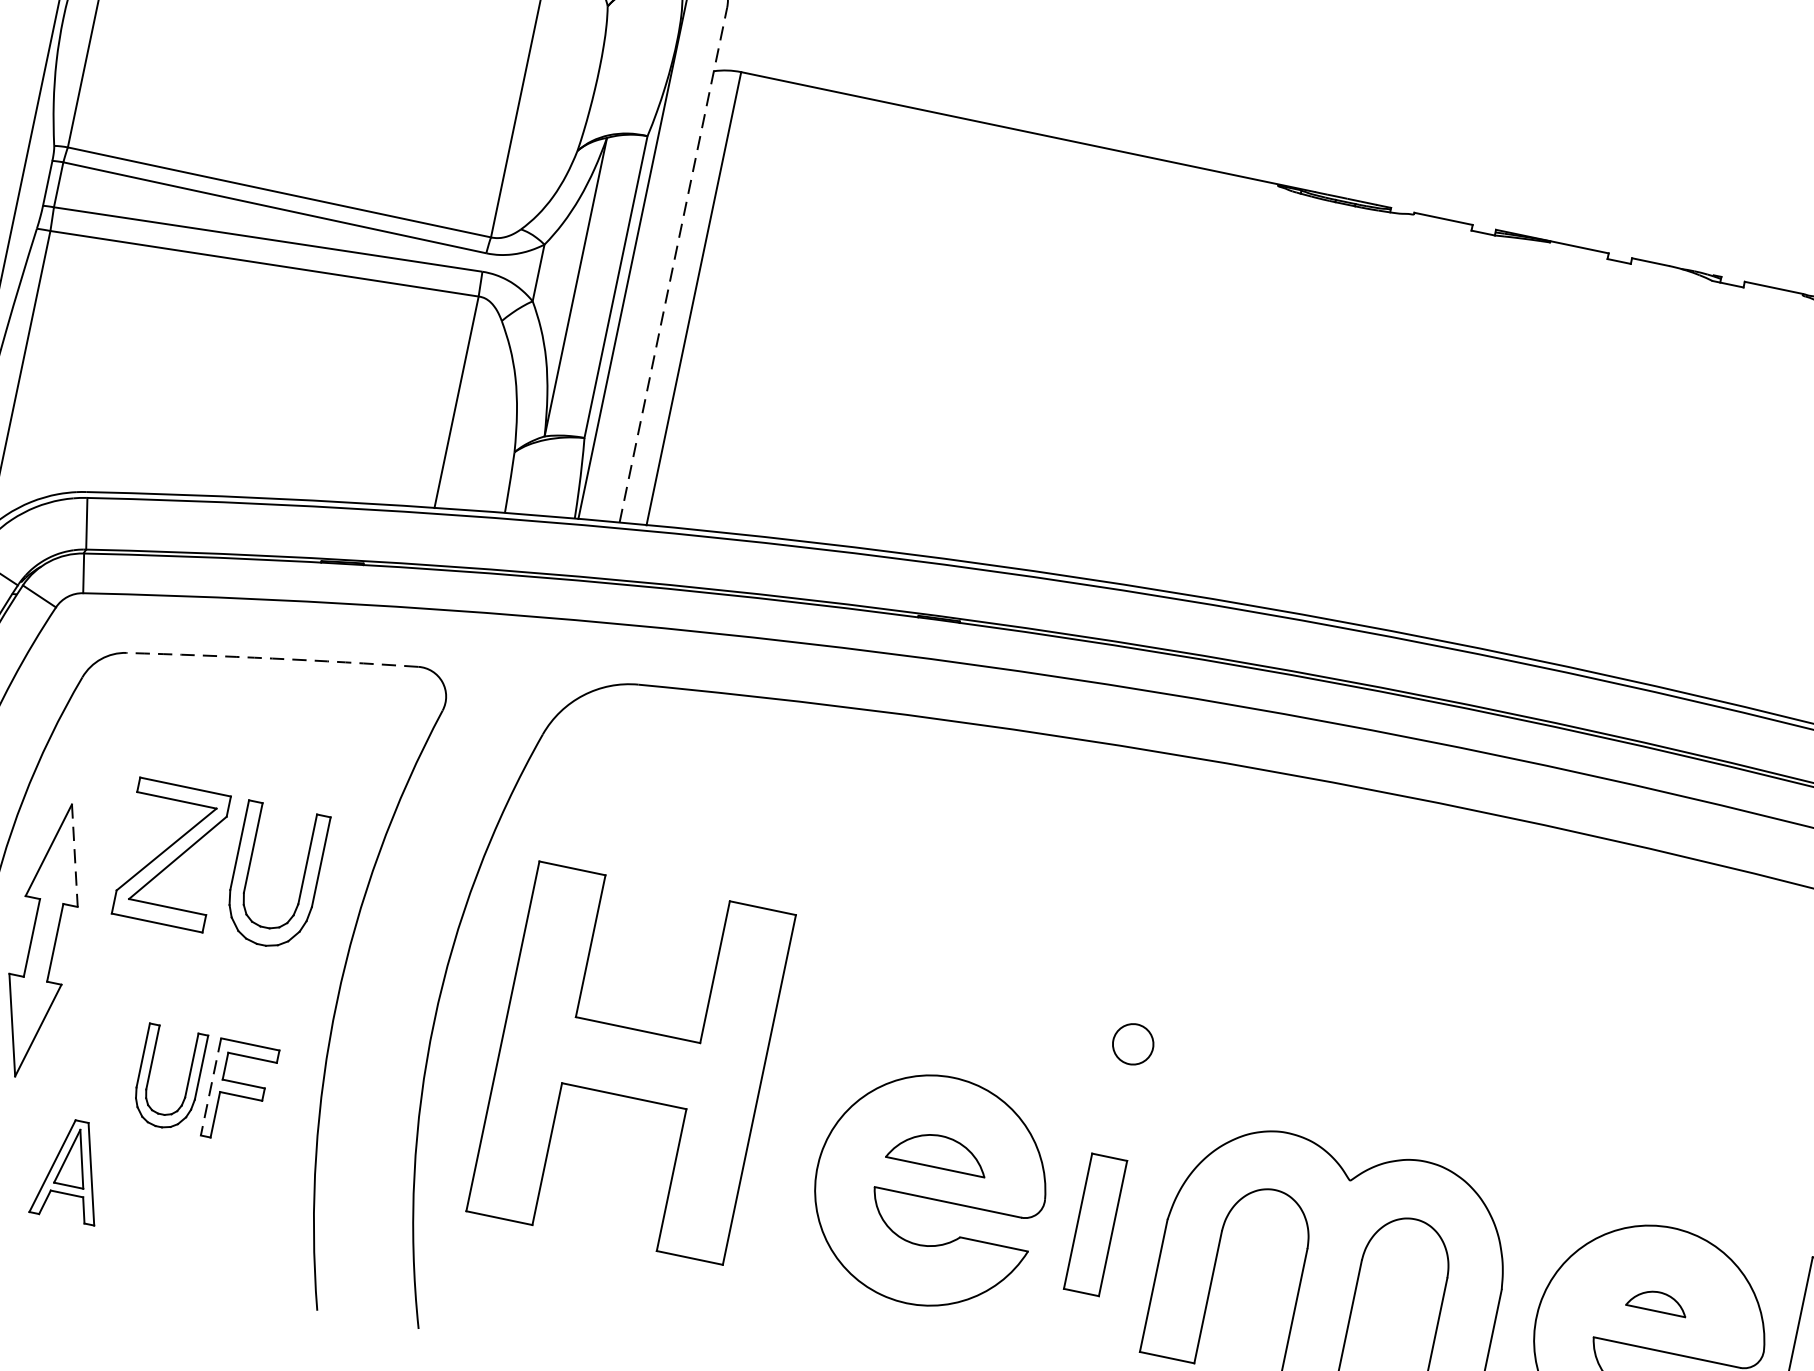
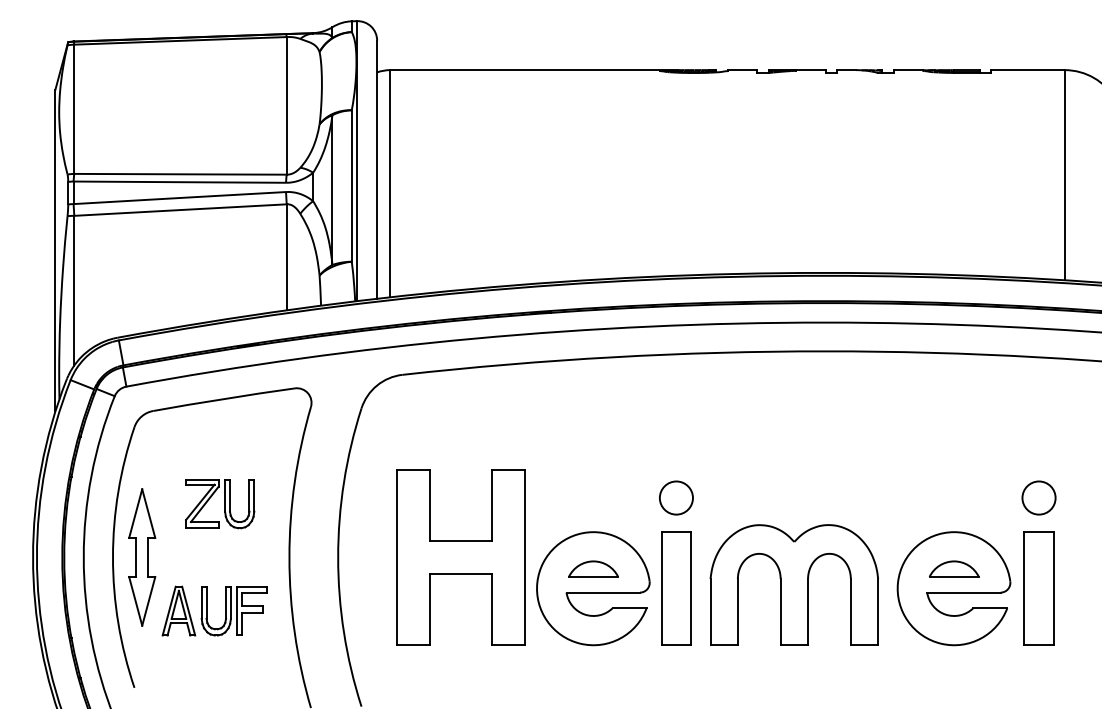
line: (674, 264) -> (377, 169), dashed -> solid
arc: (273, 659) -> (224, 399), dashed -> solid
line: (73, 857) -> (148, 514), dashed -> solid
part: (221, 867) -> (220, 504), size x0.71
circle: (1131, 1042) -> (675, 497), size x1.67
part: (630, 1062) -> (460, 557), moved
line: (211, 1087) -> (237, 611), dashed -> solid
part: (71, 1168) -> (178, 610), moved
part: (1095, 1224) -> (676, 588), size x1.67
part: (1658, 1300) -> (954, 568), size x1.67

